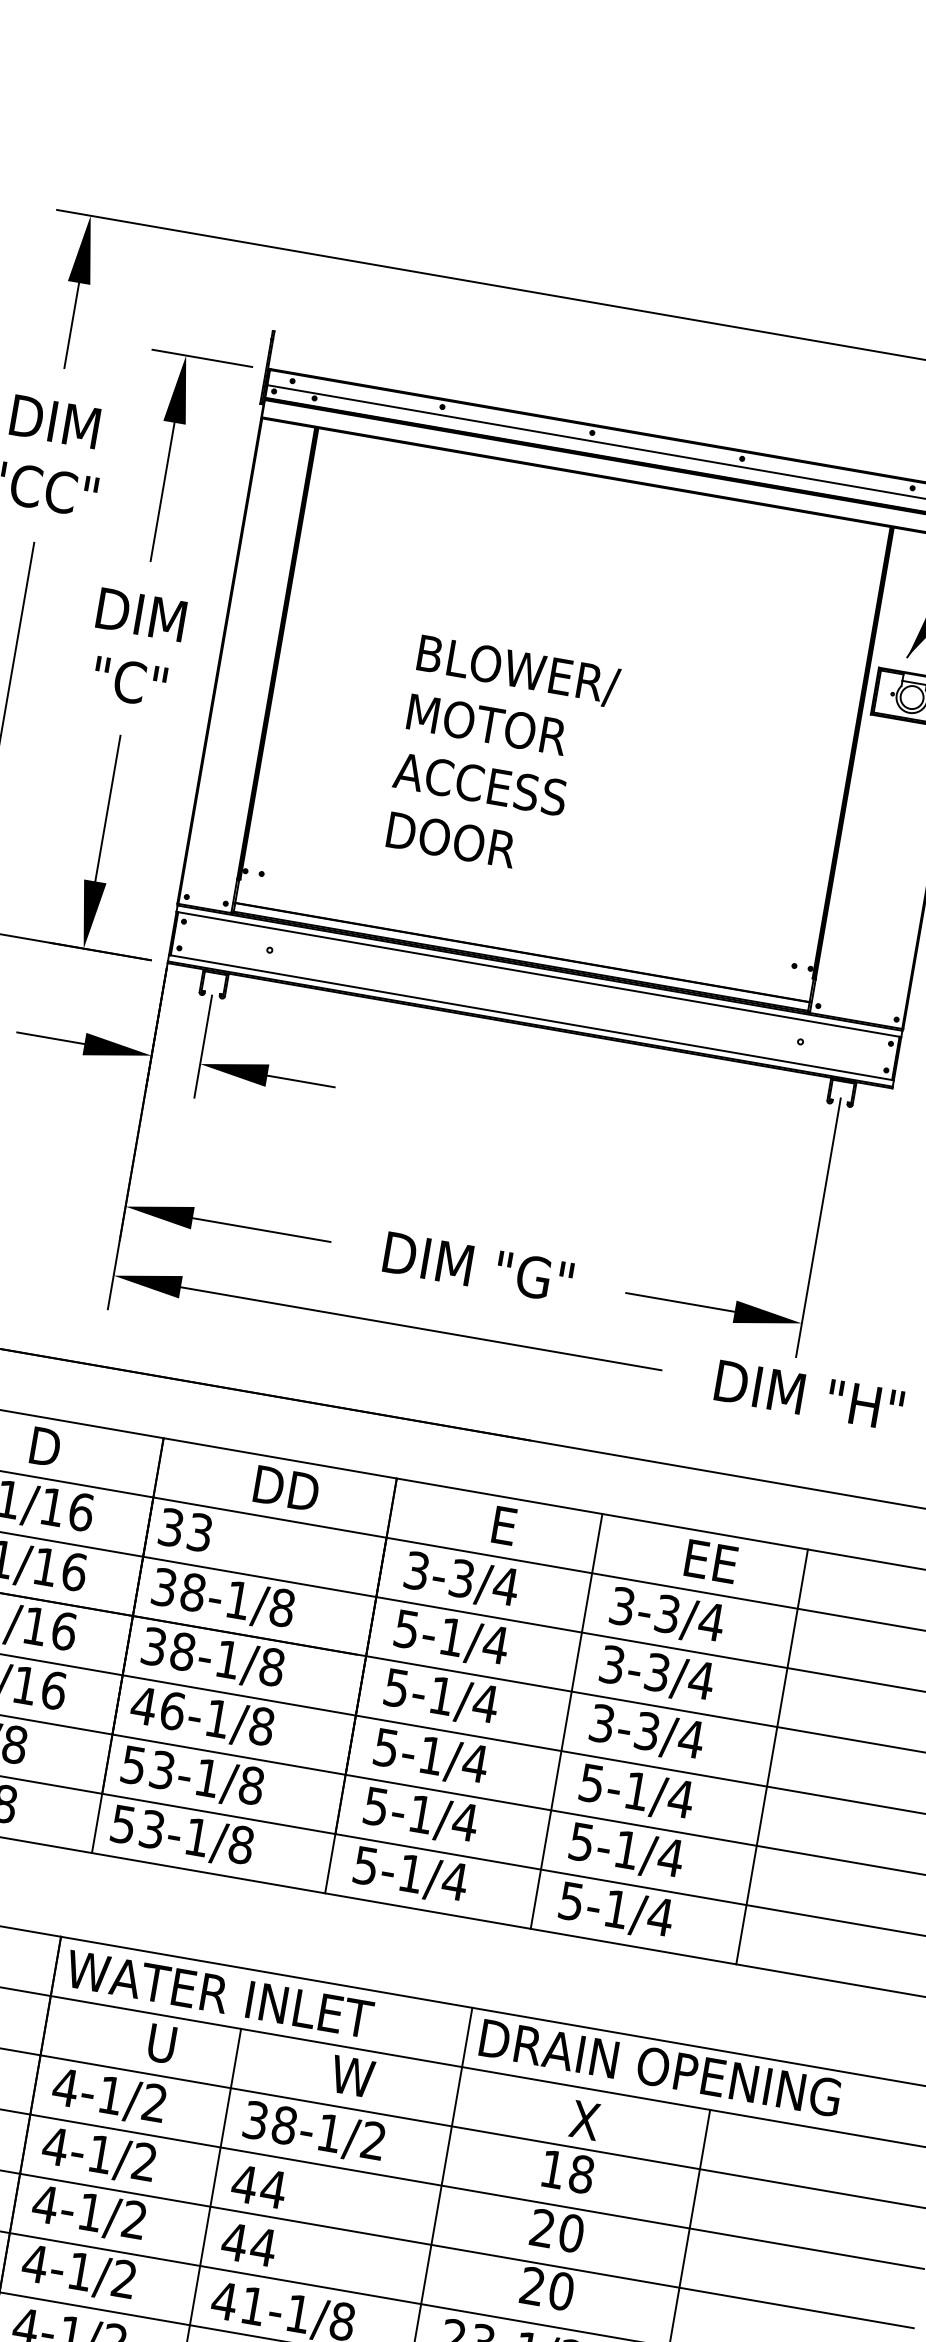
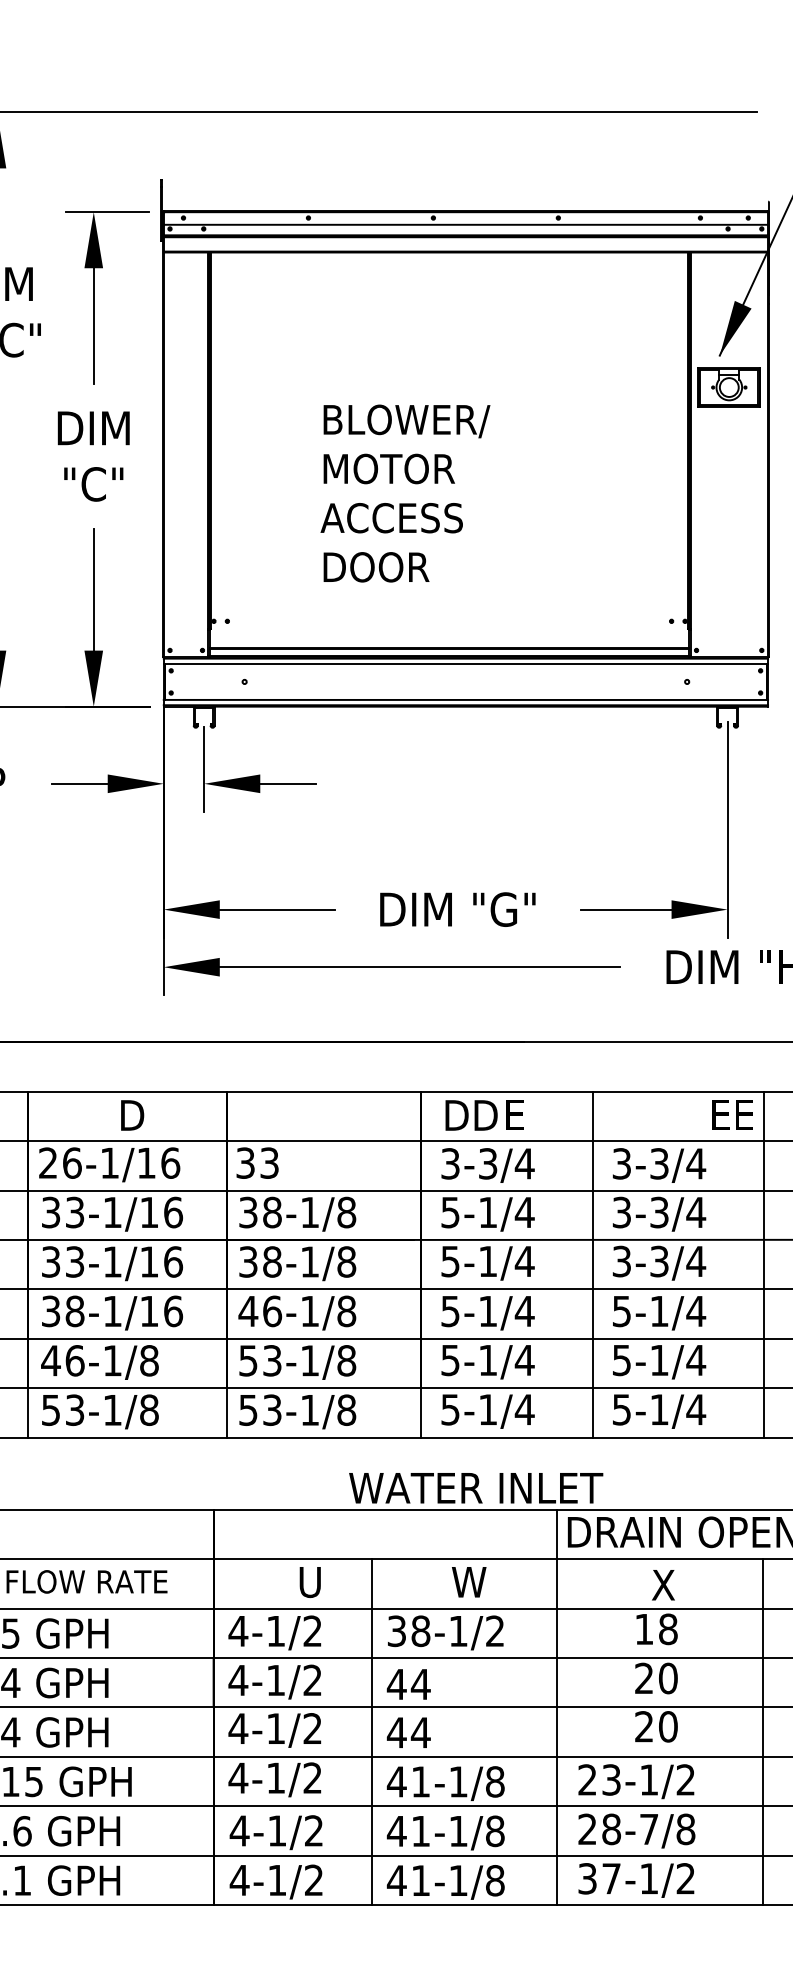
text: (286, 1488) -> (471, 1115), moved
text: (711, 1560) -> (732, 1114), moved
text: (220, 1994) -> (476, 1488), moved

